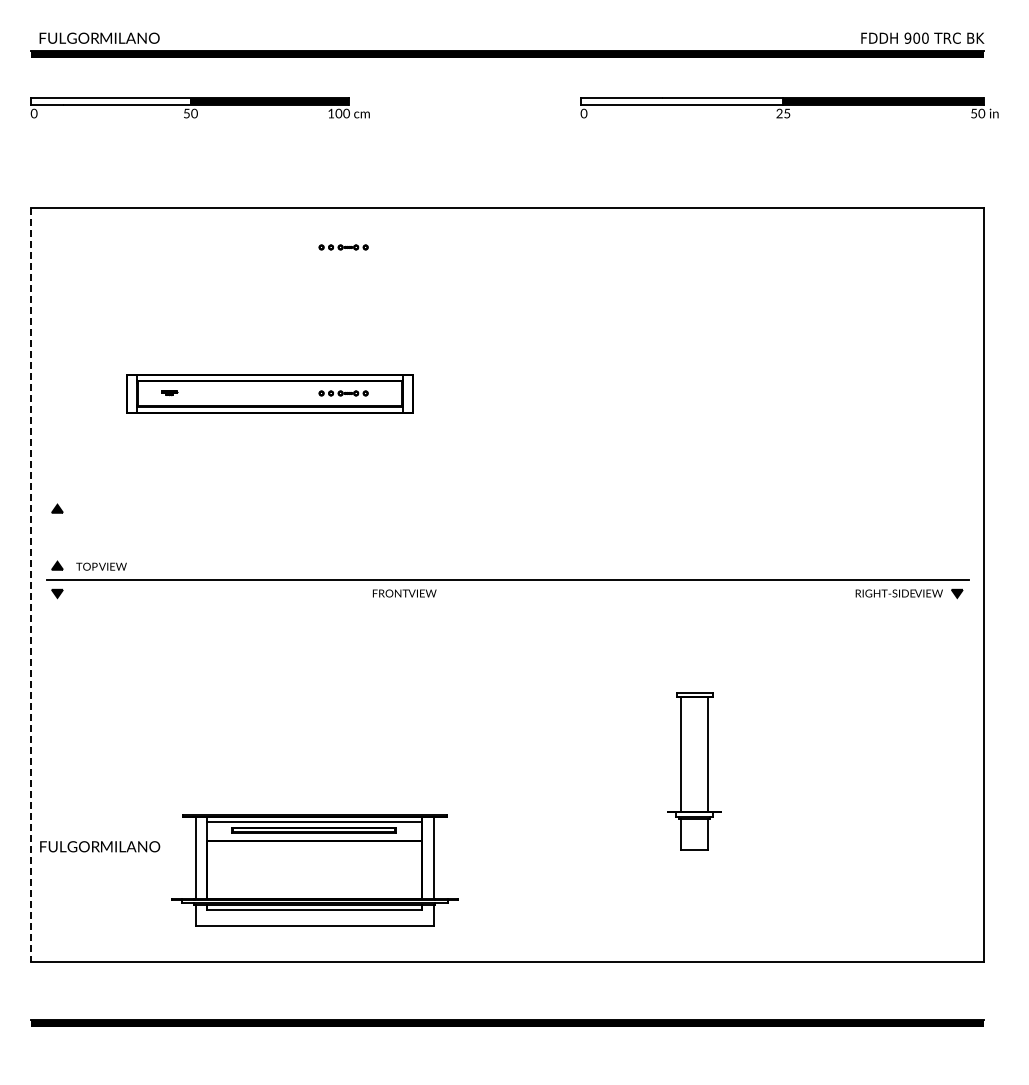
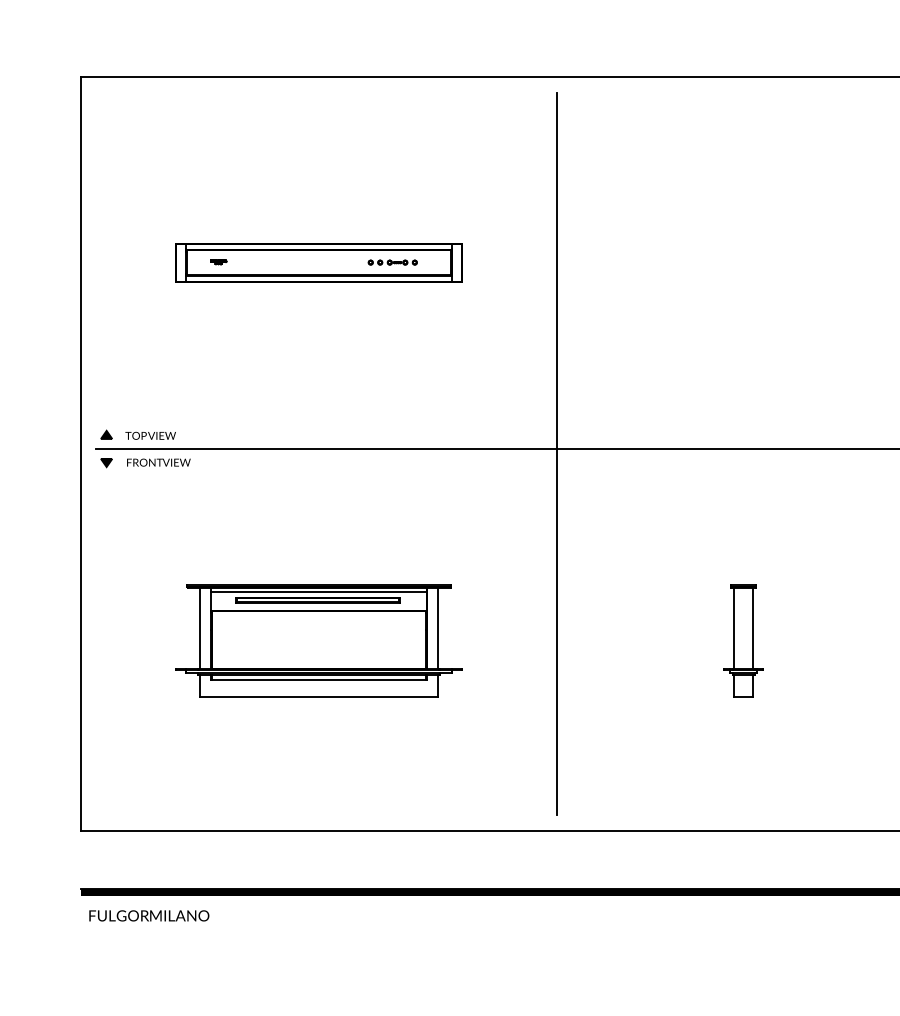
part: (343, 247) -> (392, 116), removed
part: (57, 508) -> (106, 377), removed
line: (508, 584) -> (557, 453), added
line: (31, 585) -> (80, 454), dashed -> solid
text: (404, 593) -> (158, 462), moved
part: (693, 771) -> (742, 640), size x0.71
text: (100, 846) -> (149, 915), moved
part: (314, 870) -> (318, 640), moved

